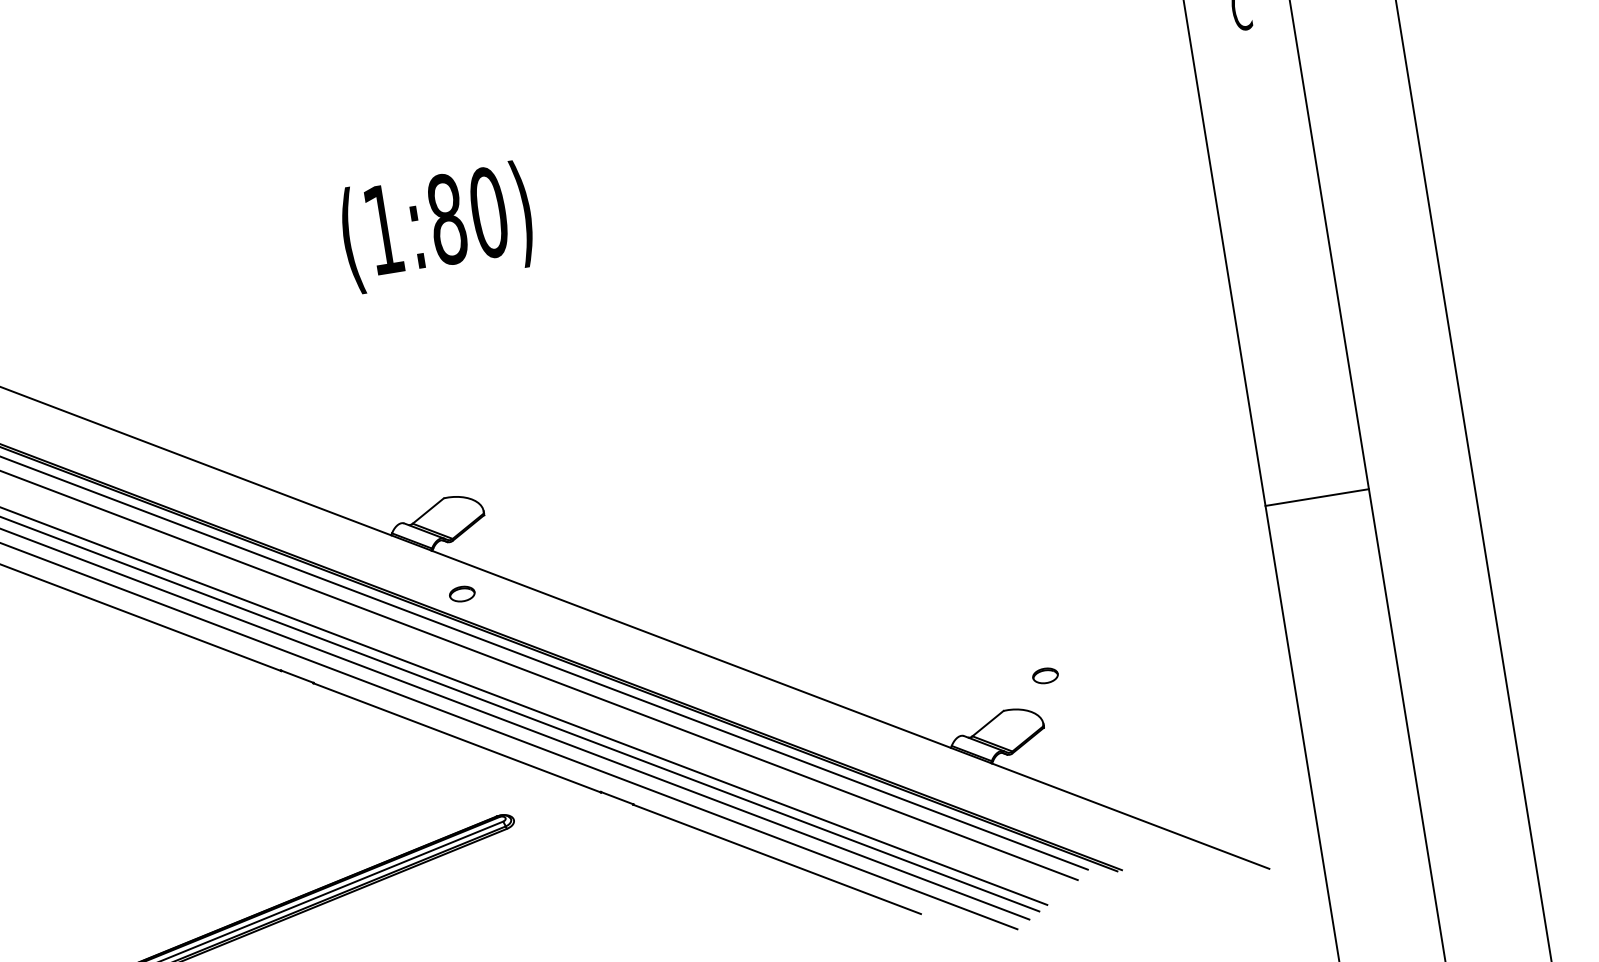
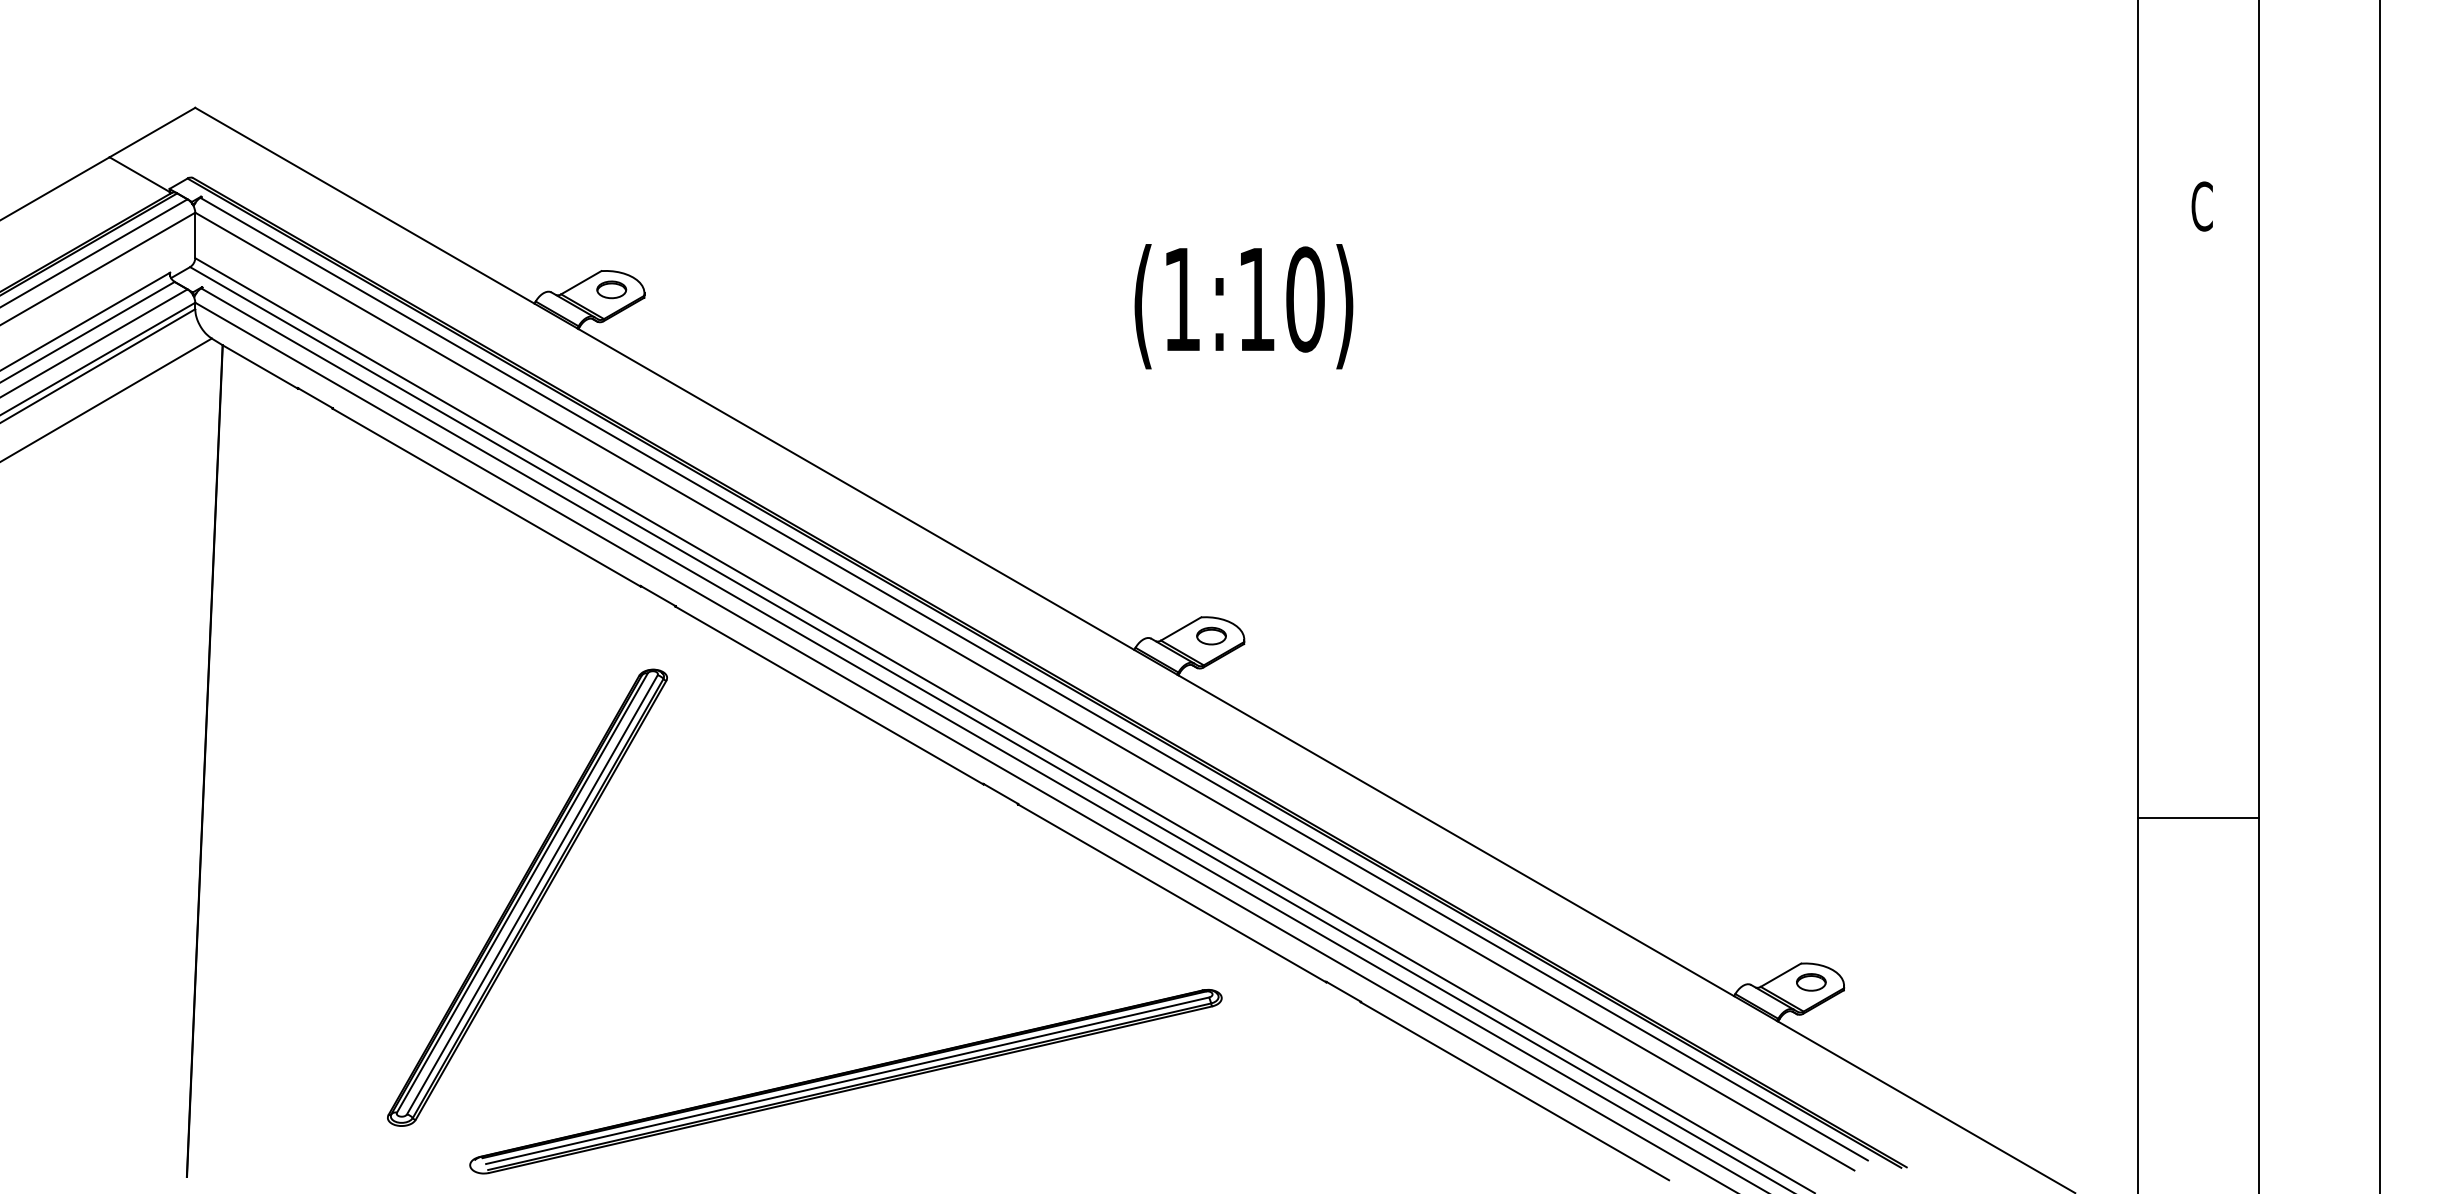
text: (447, 219) -> (1256, 299), (1:80) -> (1:10)
line: (1317, 498) -> (2198, 818), moved
part: (462, 593) -> (1211, 635), moved
part: (1045, 675) -> (1811, 982), moved

